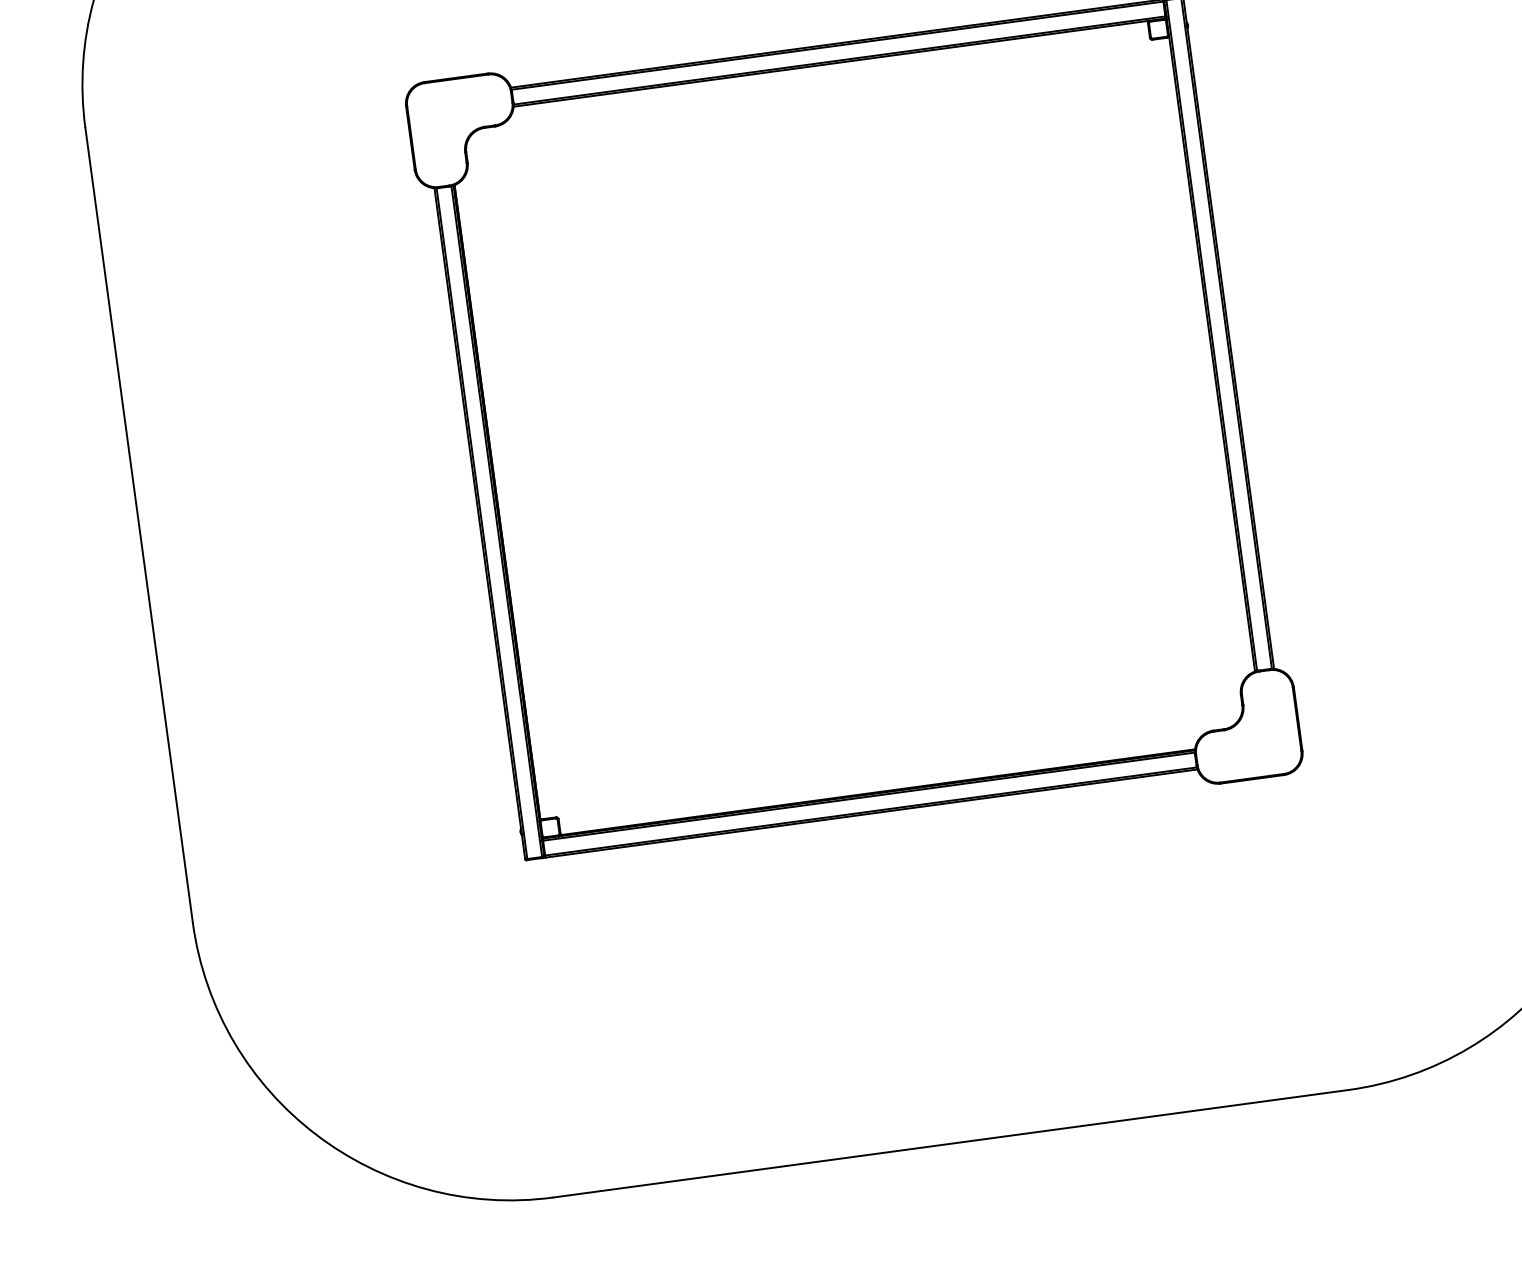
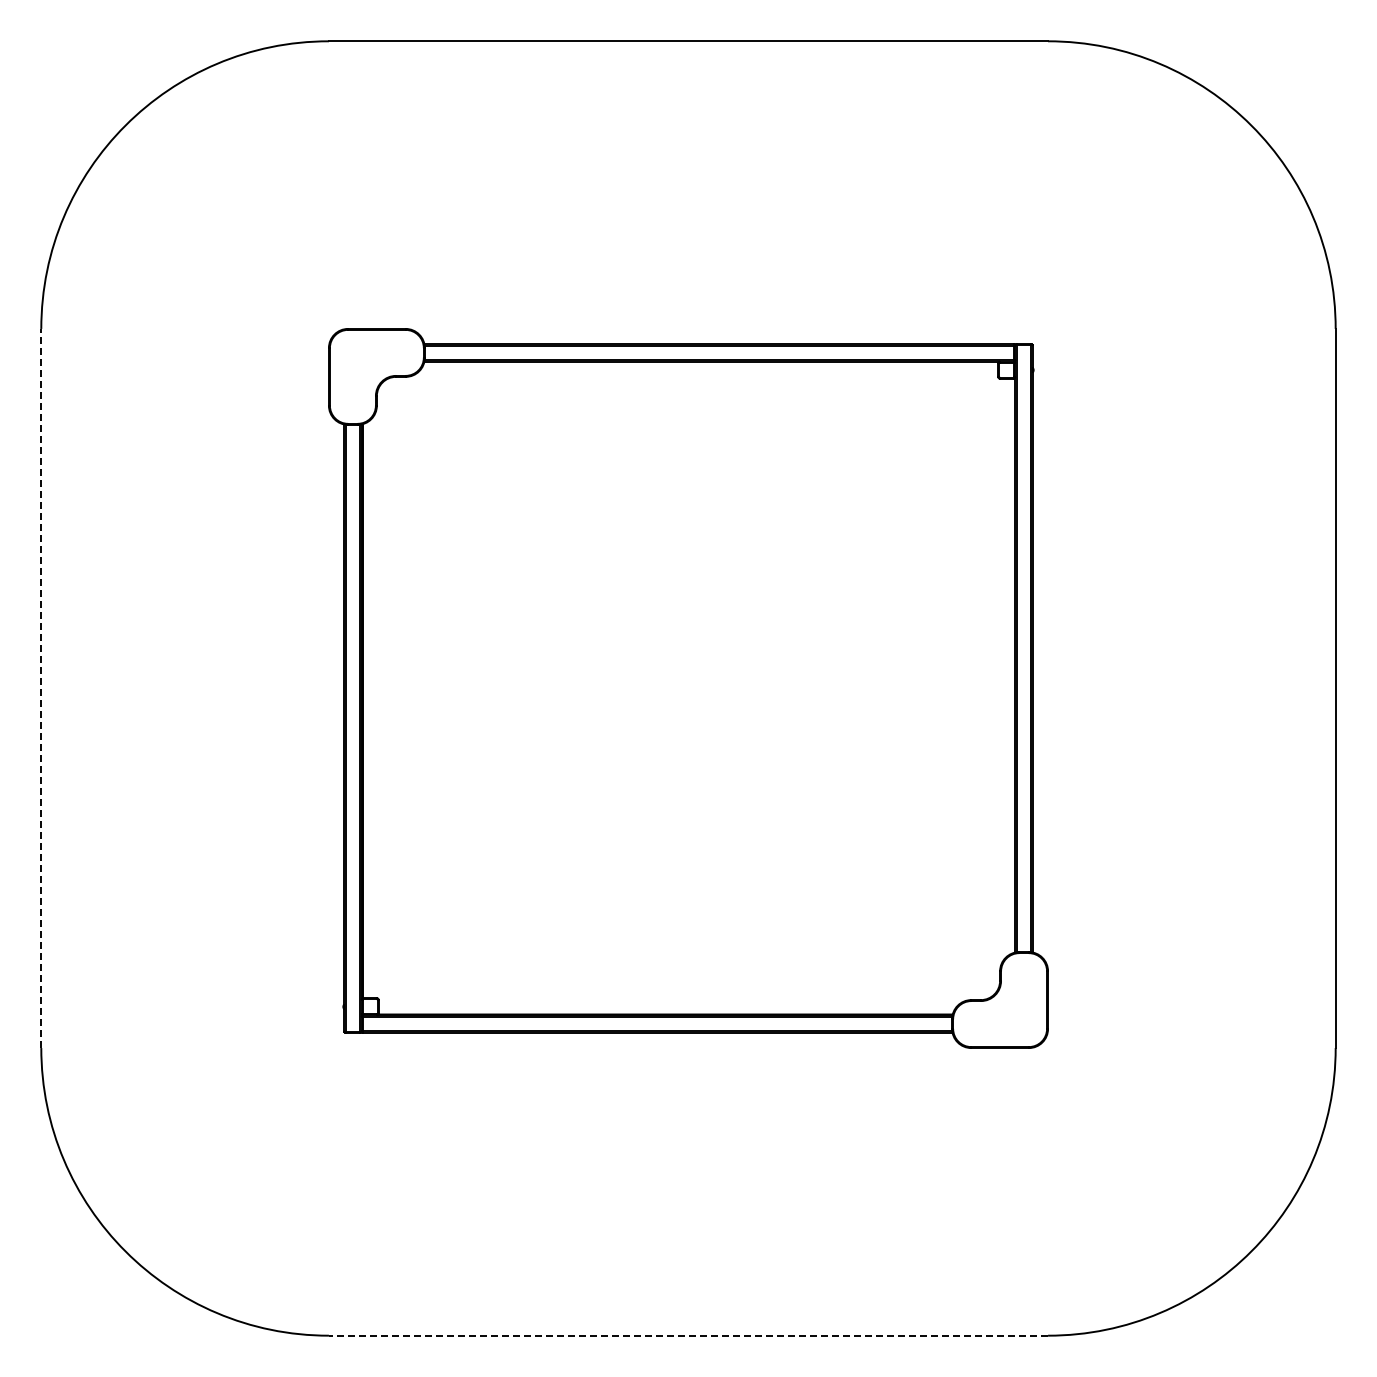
line: (139, 525) -> (41, 688), solid -> dashed
line: (950, 1143) -> (688, 1335), solid -> dashed

